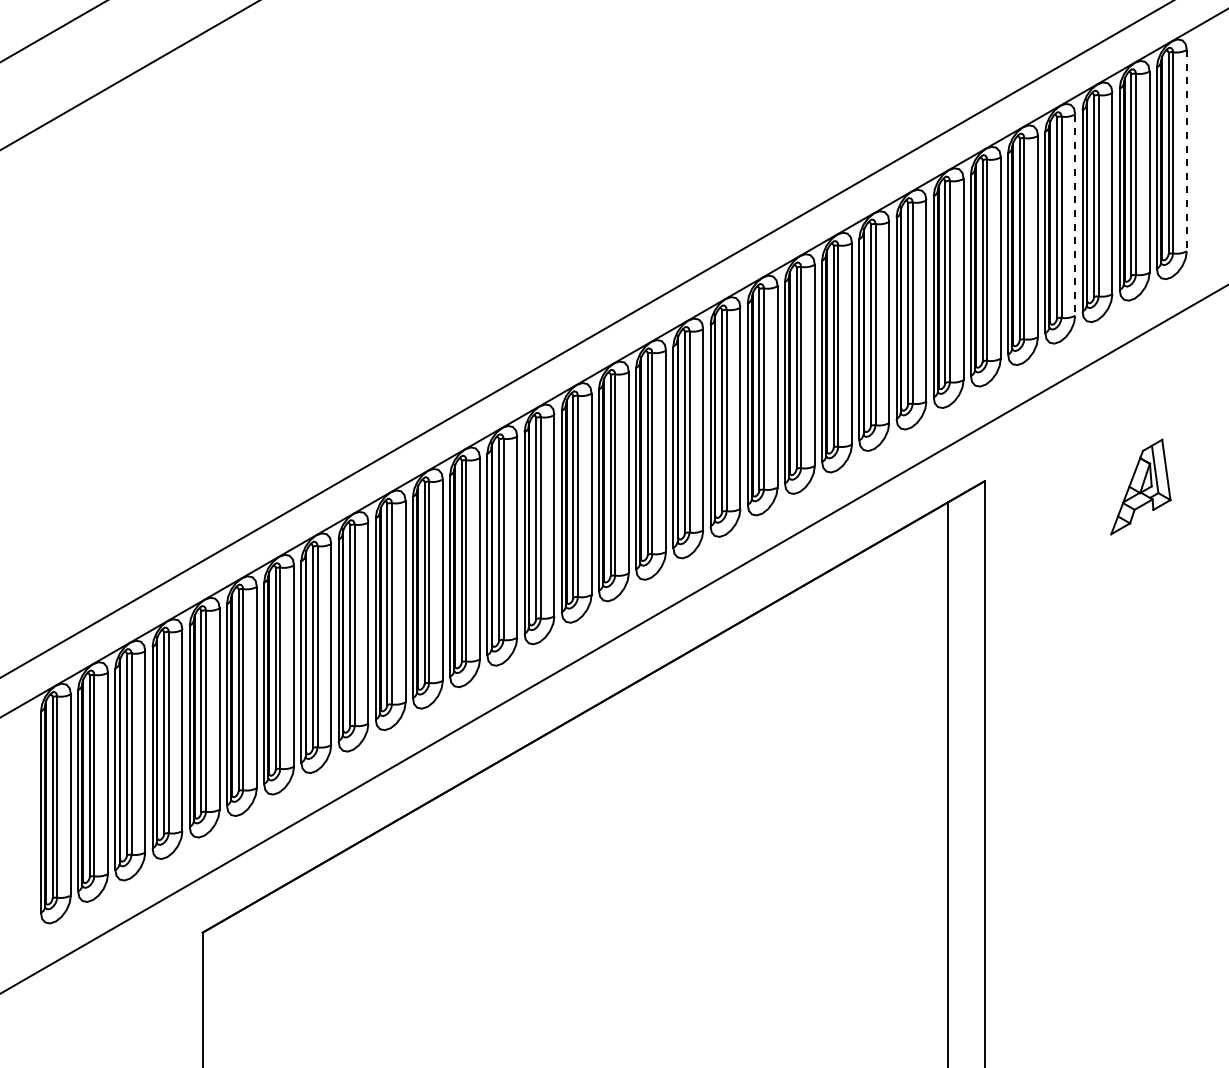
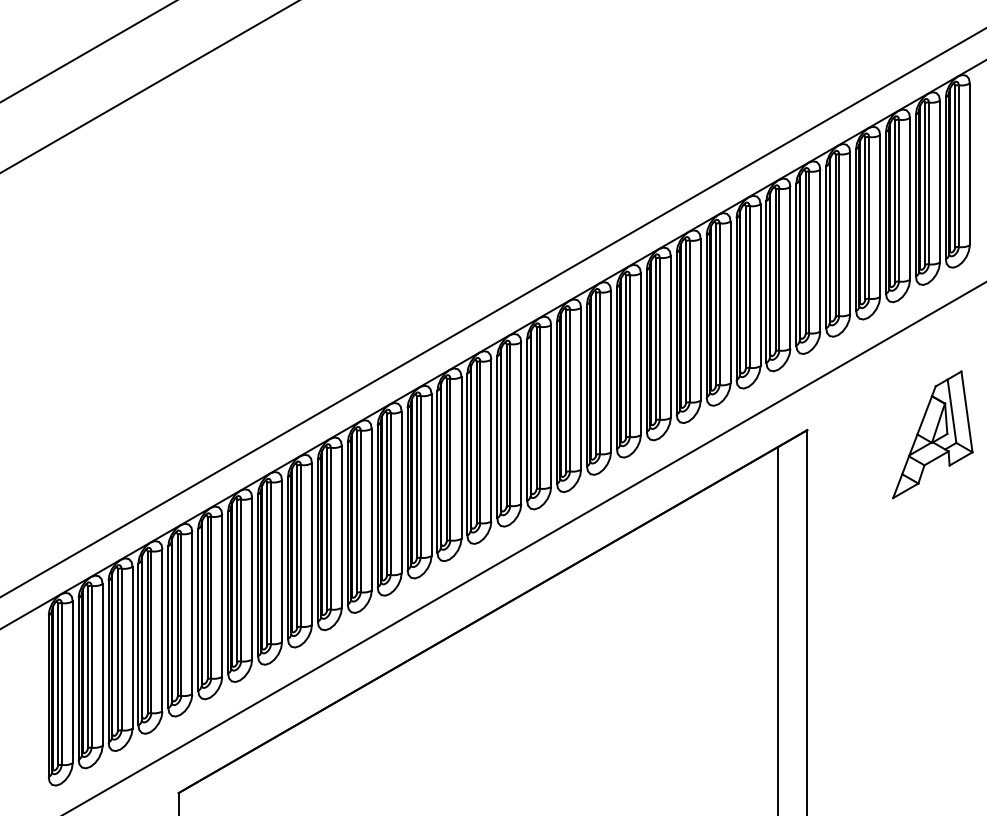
line: (1186, 150) -> (969, 164), dashed -> solid
line: (1075, 215) -> (880, 216), dashed -> solid
part: (1140, 486) -> (932, 434), size x1.67

